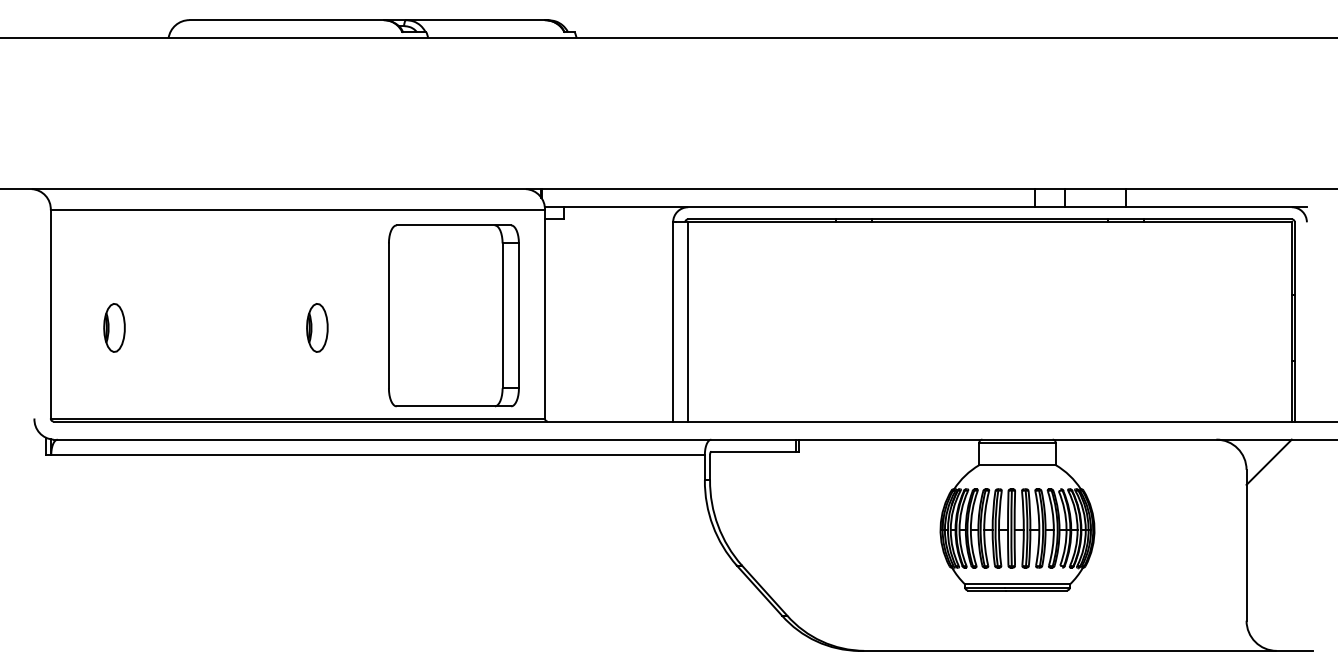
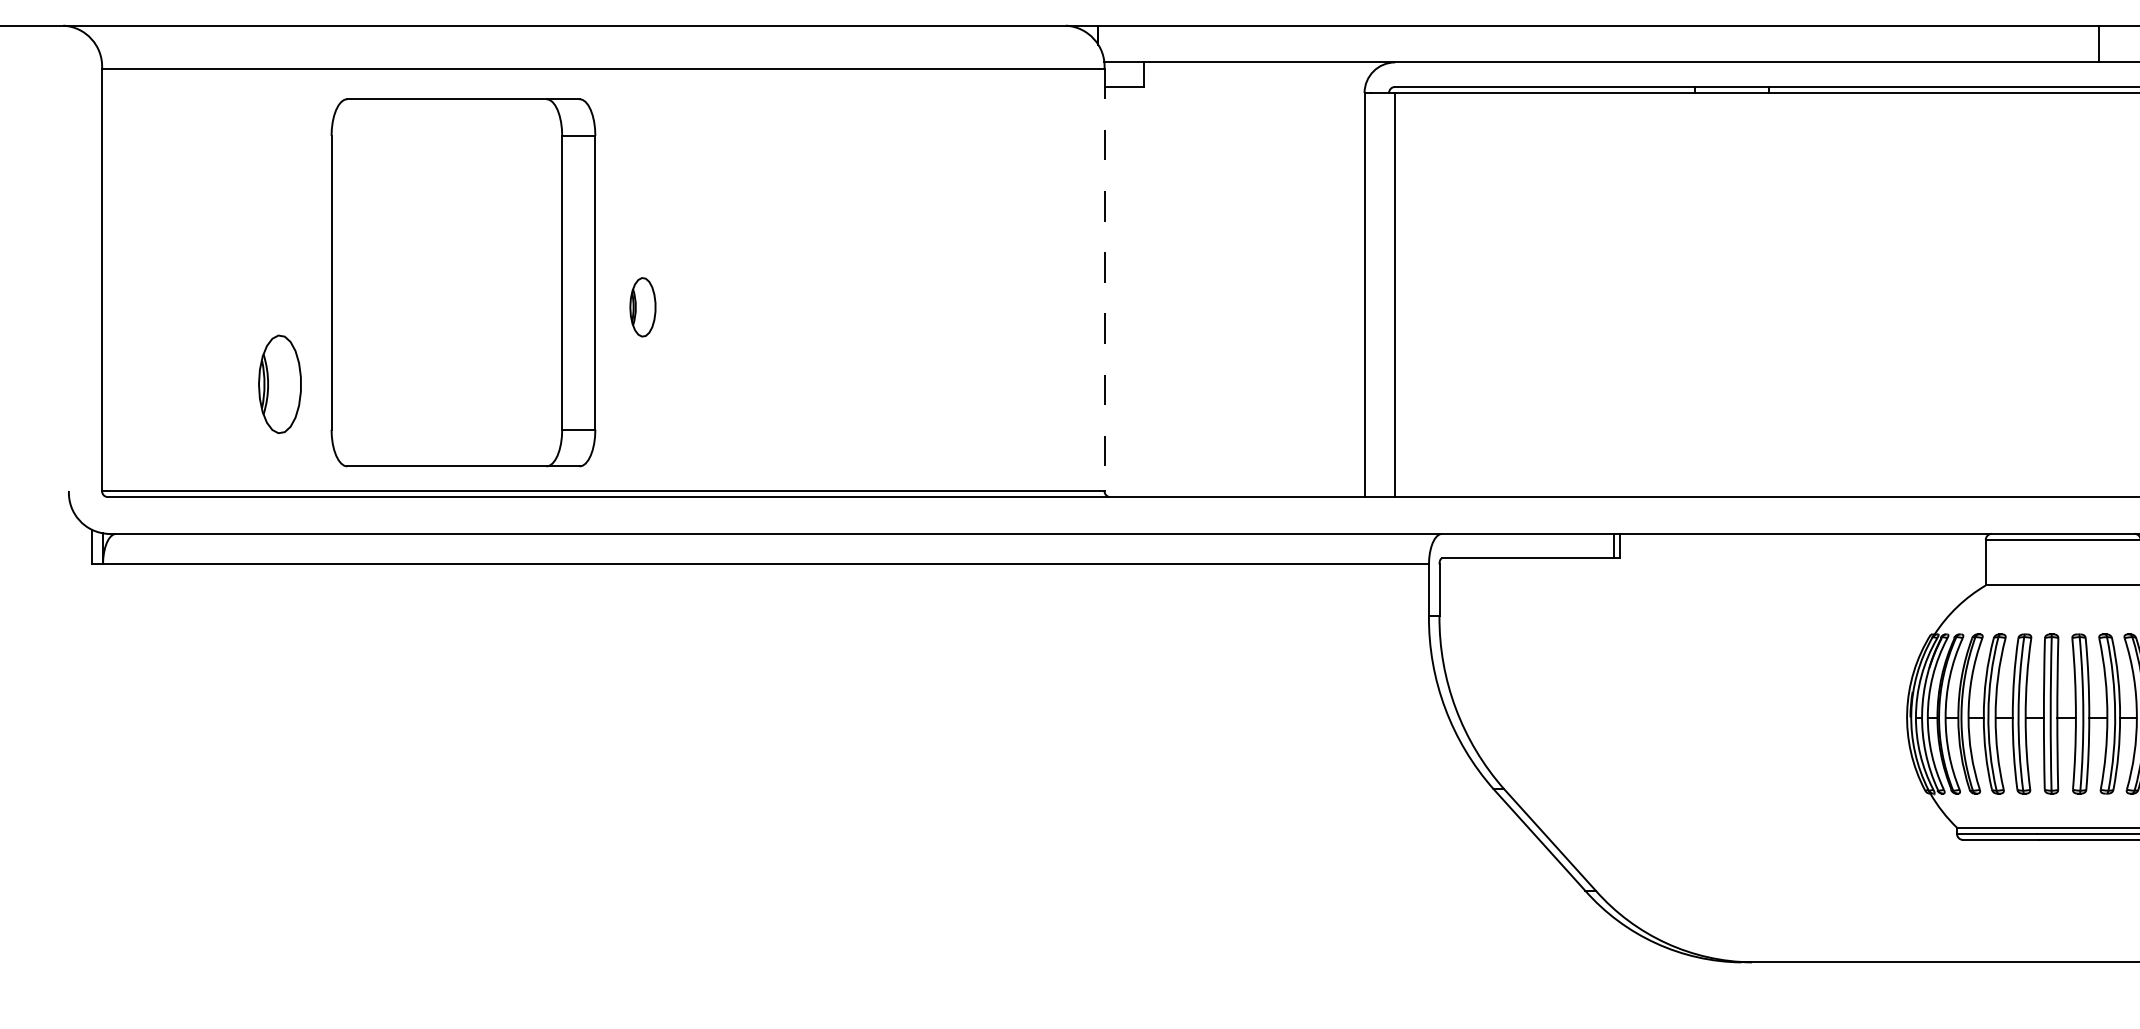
line: (544, 314) -> (1103, 279), solid -> dashed
part: (453, 315) -> (462, 282), moved
part: (114, 327) -> (280, 383), moved
part: (317, 327) -> (643, 306), size x0.6

